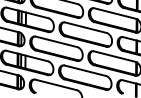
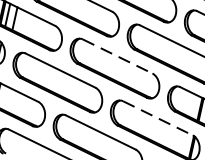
line: (86, 27) -> (118, 56), solid -> dashed
line: (115, 56) -> (159, 118), solid -> dashed

